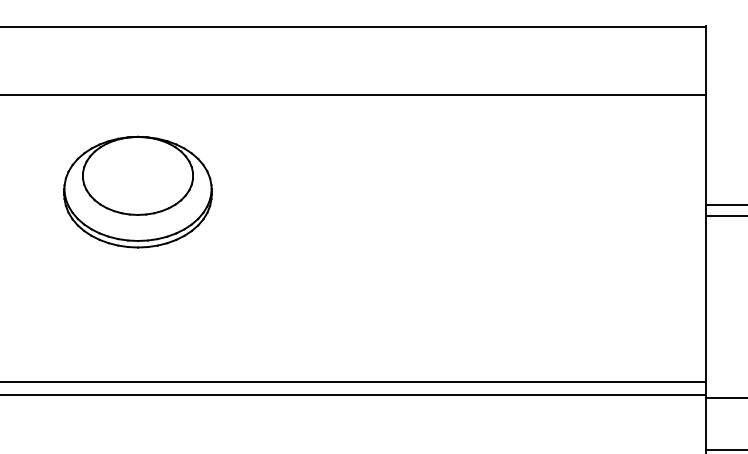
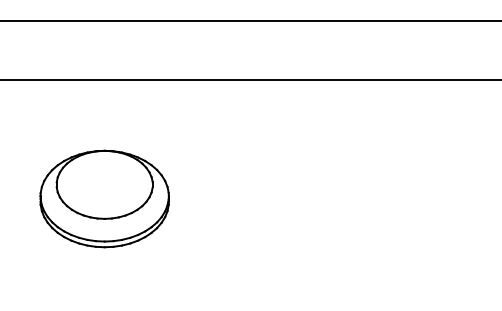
part: (137, 191) -> (104, 198), moved

